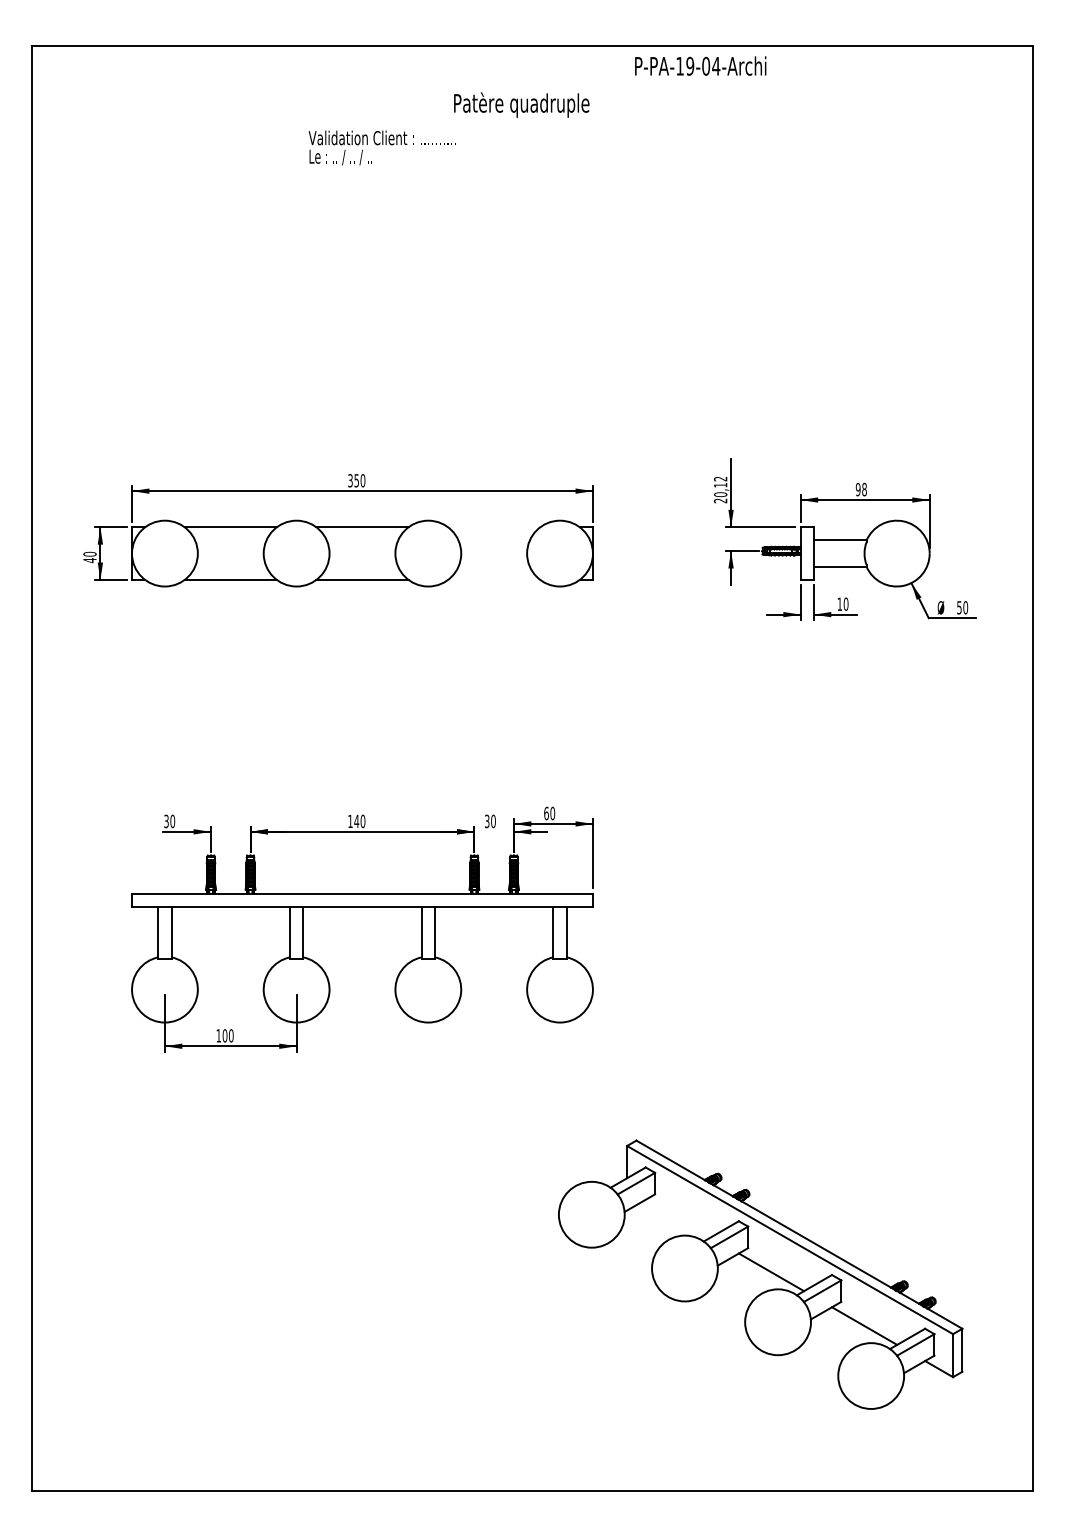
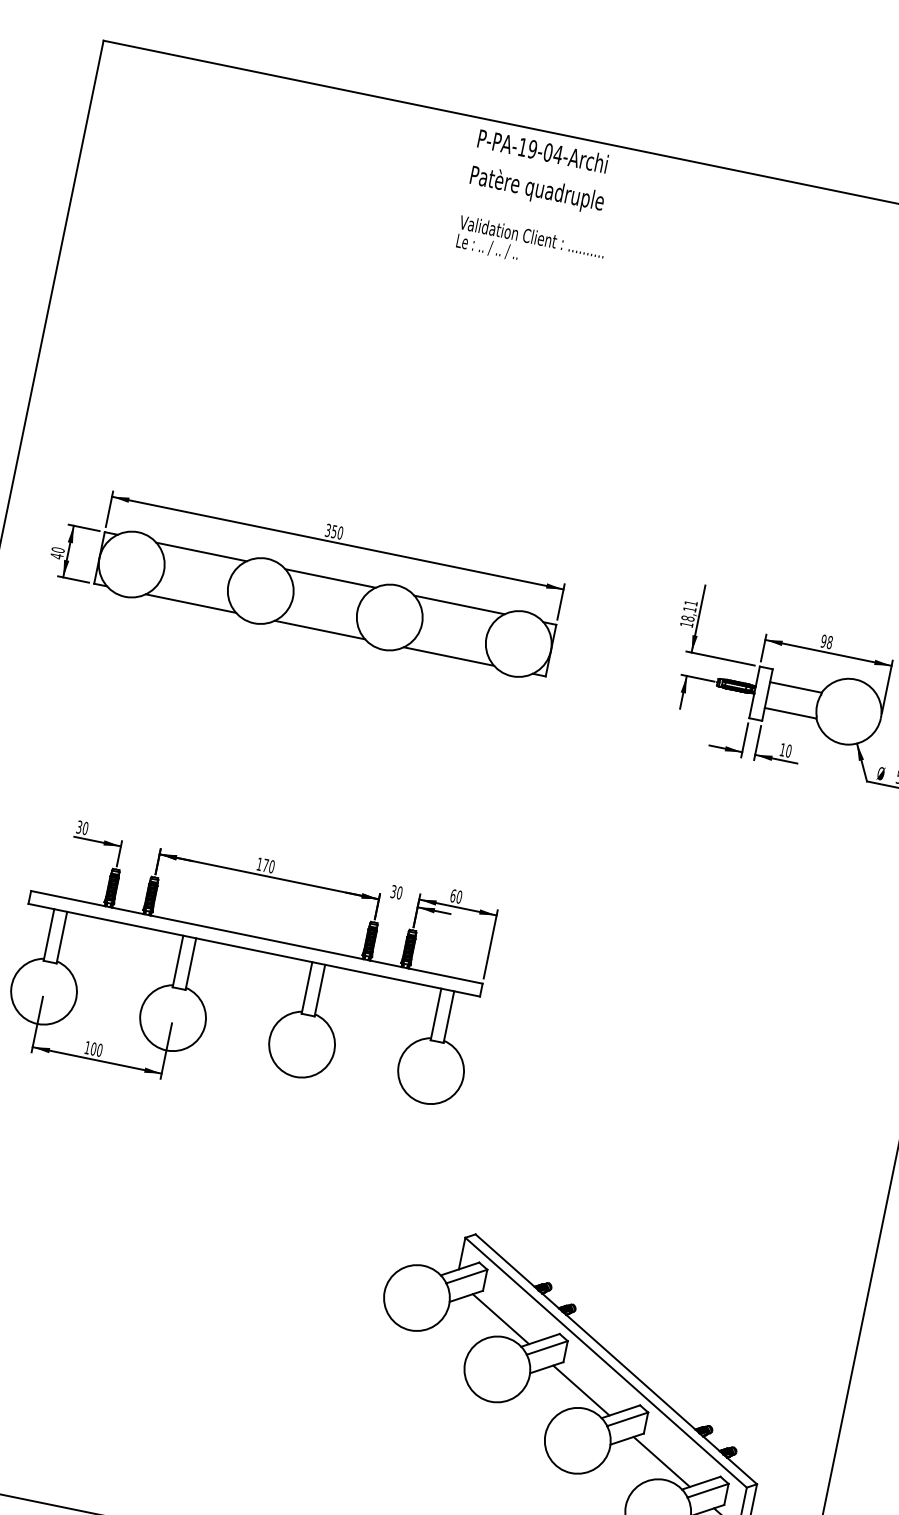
text: (700, 65) -> (542, 150), moved
text: (521, 104) -> (537, 189), moved
text: (381, 147) -> (529, 245), moved
text: (720, 490) -> (688, 614), 20,12 -> 18,11
line: (494, 527) -> (459, 605), added
line: (494, 579) -> (449, 656), added
text: (356, 820) -> (265, 864), 140 -> 170
line: (677, 1218) -> (500, 1318), added

